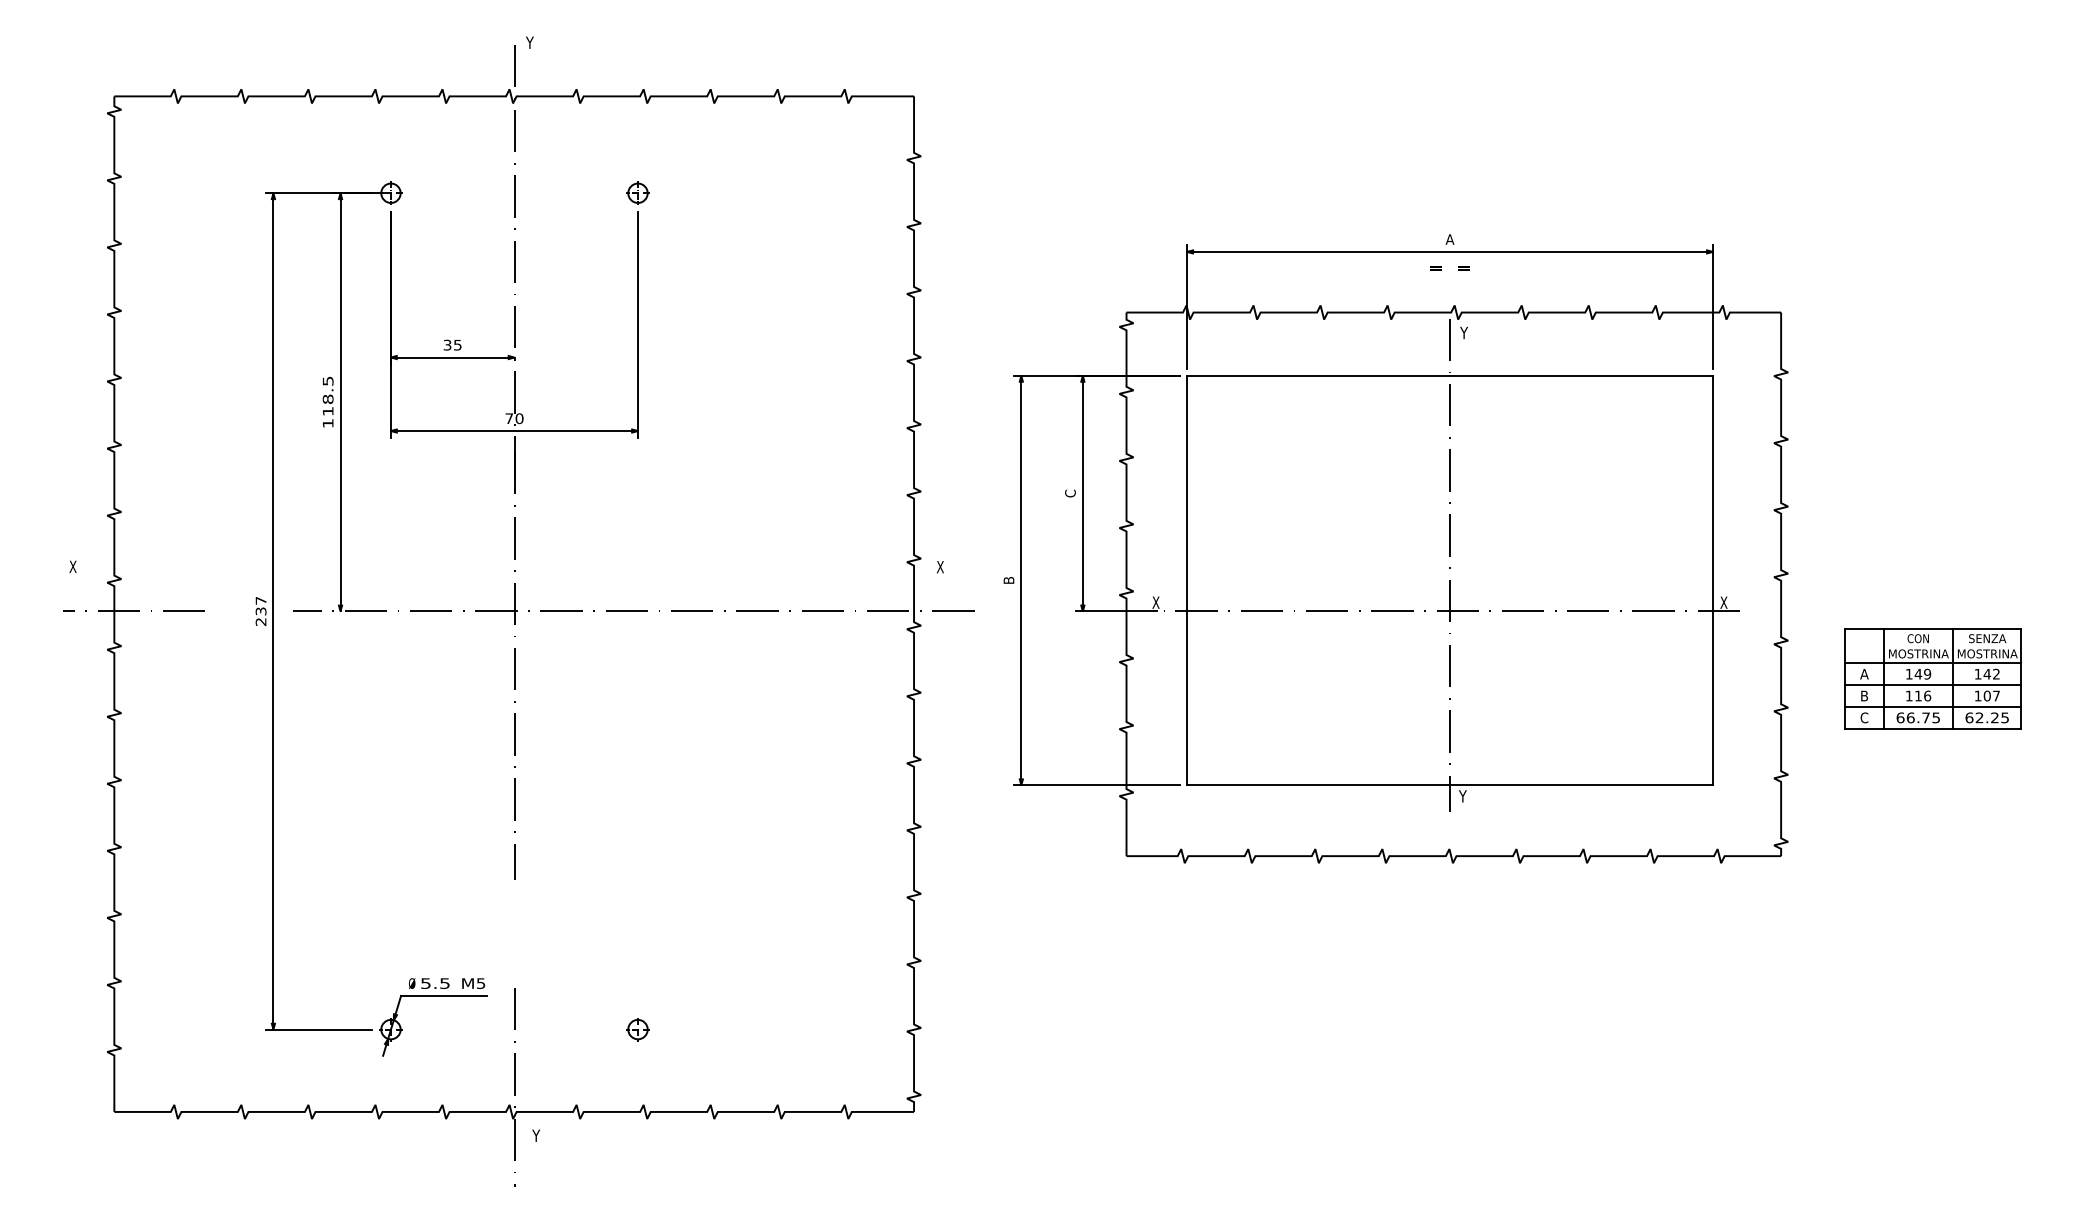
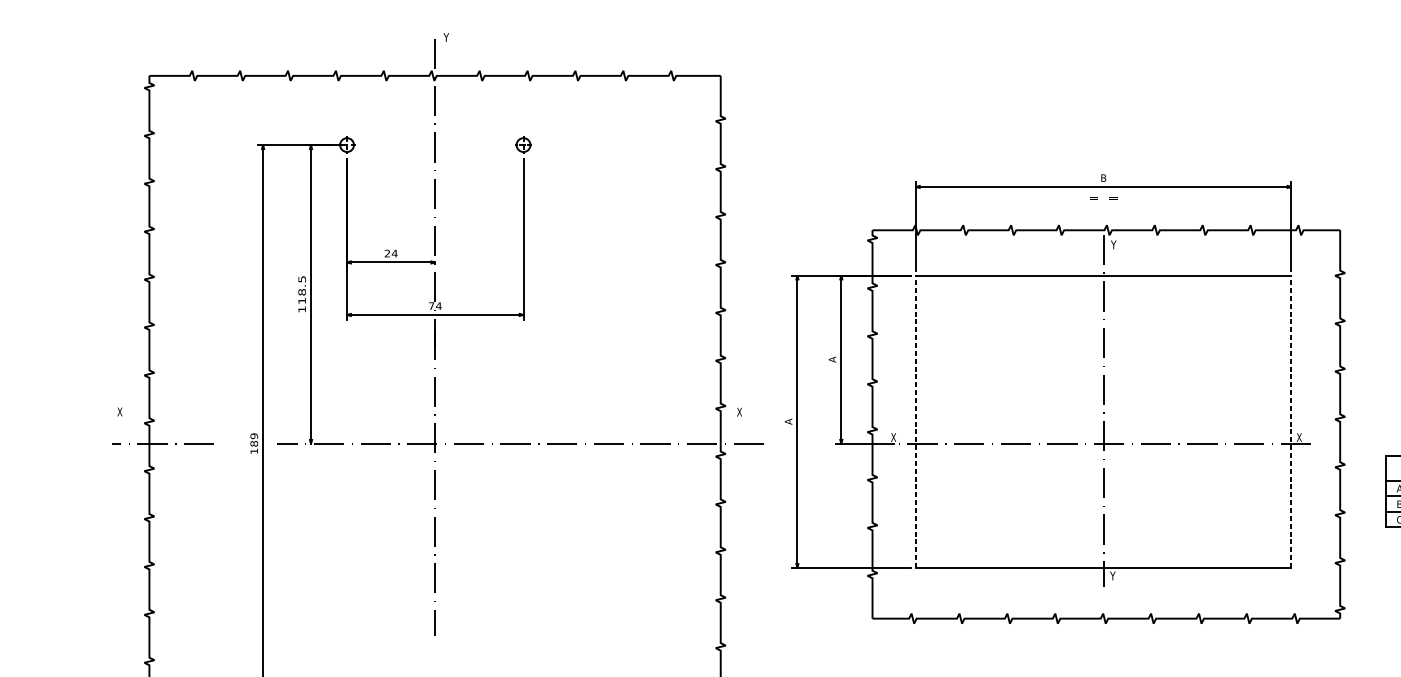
text: (1449, 239) -> (1103, 178), A -> B
text: (452, 344) -> (391, 253), 35 -> 24
text: (519, 418) -> (438, 305), 70 -> 74
text: (1070, 493) -> (832, 359), C -> A
text: (1008, 580) -> (788, 421), B -> A
line: (1187, 580) -> (916, 421), solid -> dashed
line: (1712, 580) -> (1291, 421), solid -> dashed
text: (260, 610) -> (253, 443), 237 -> 189

